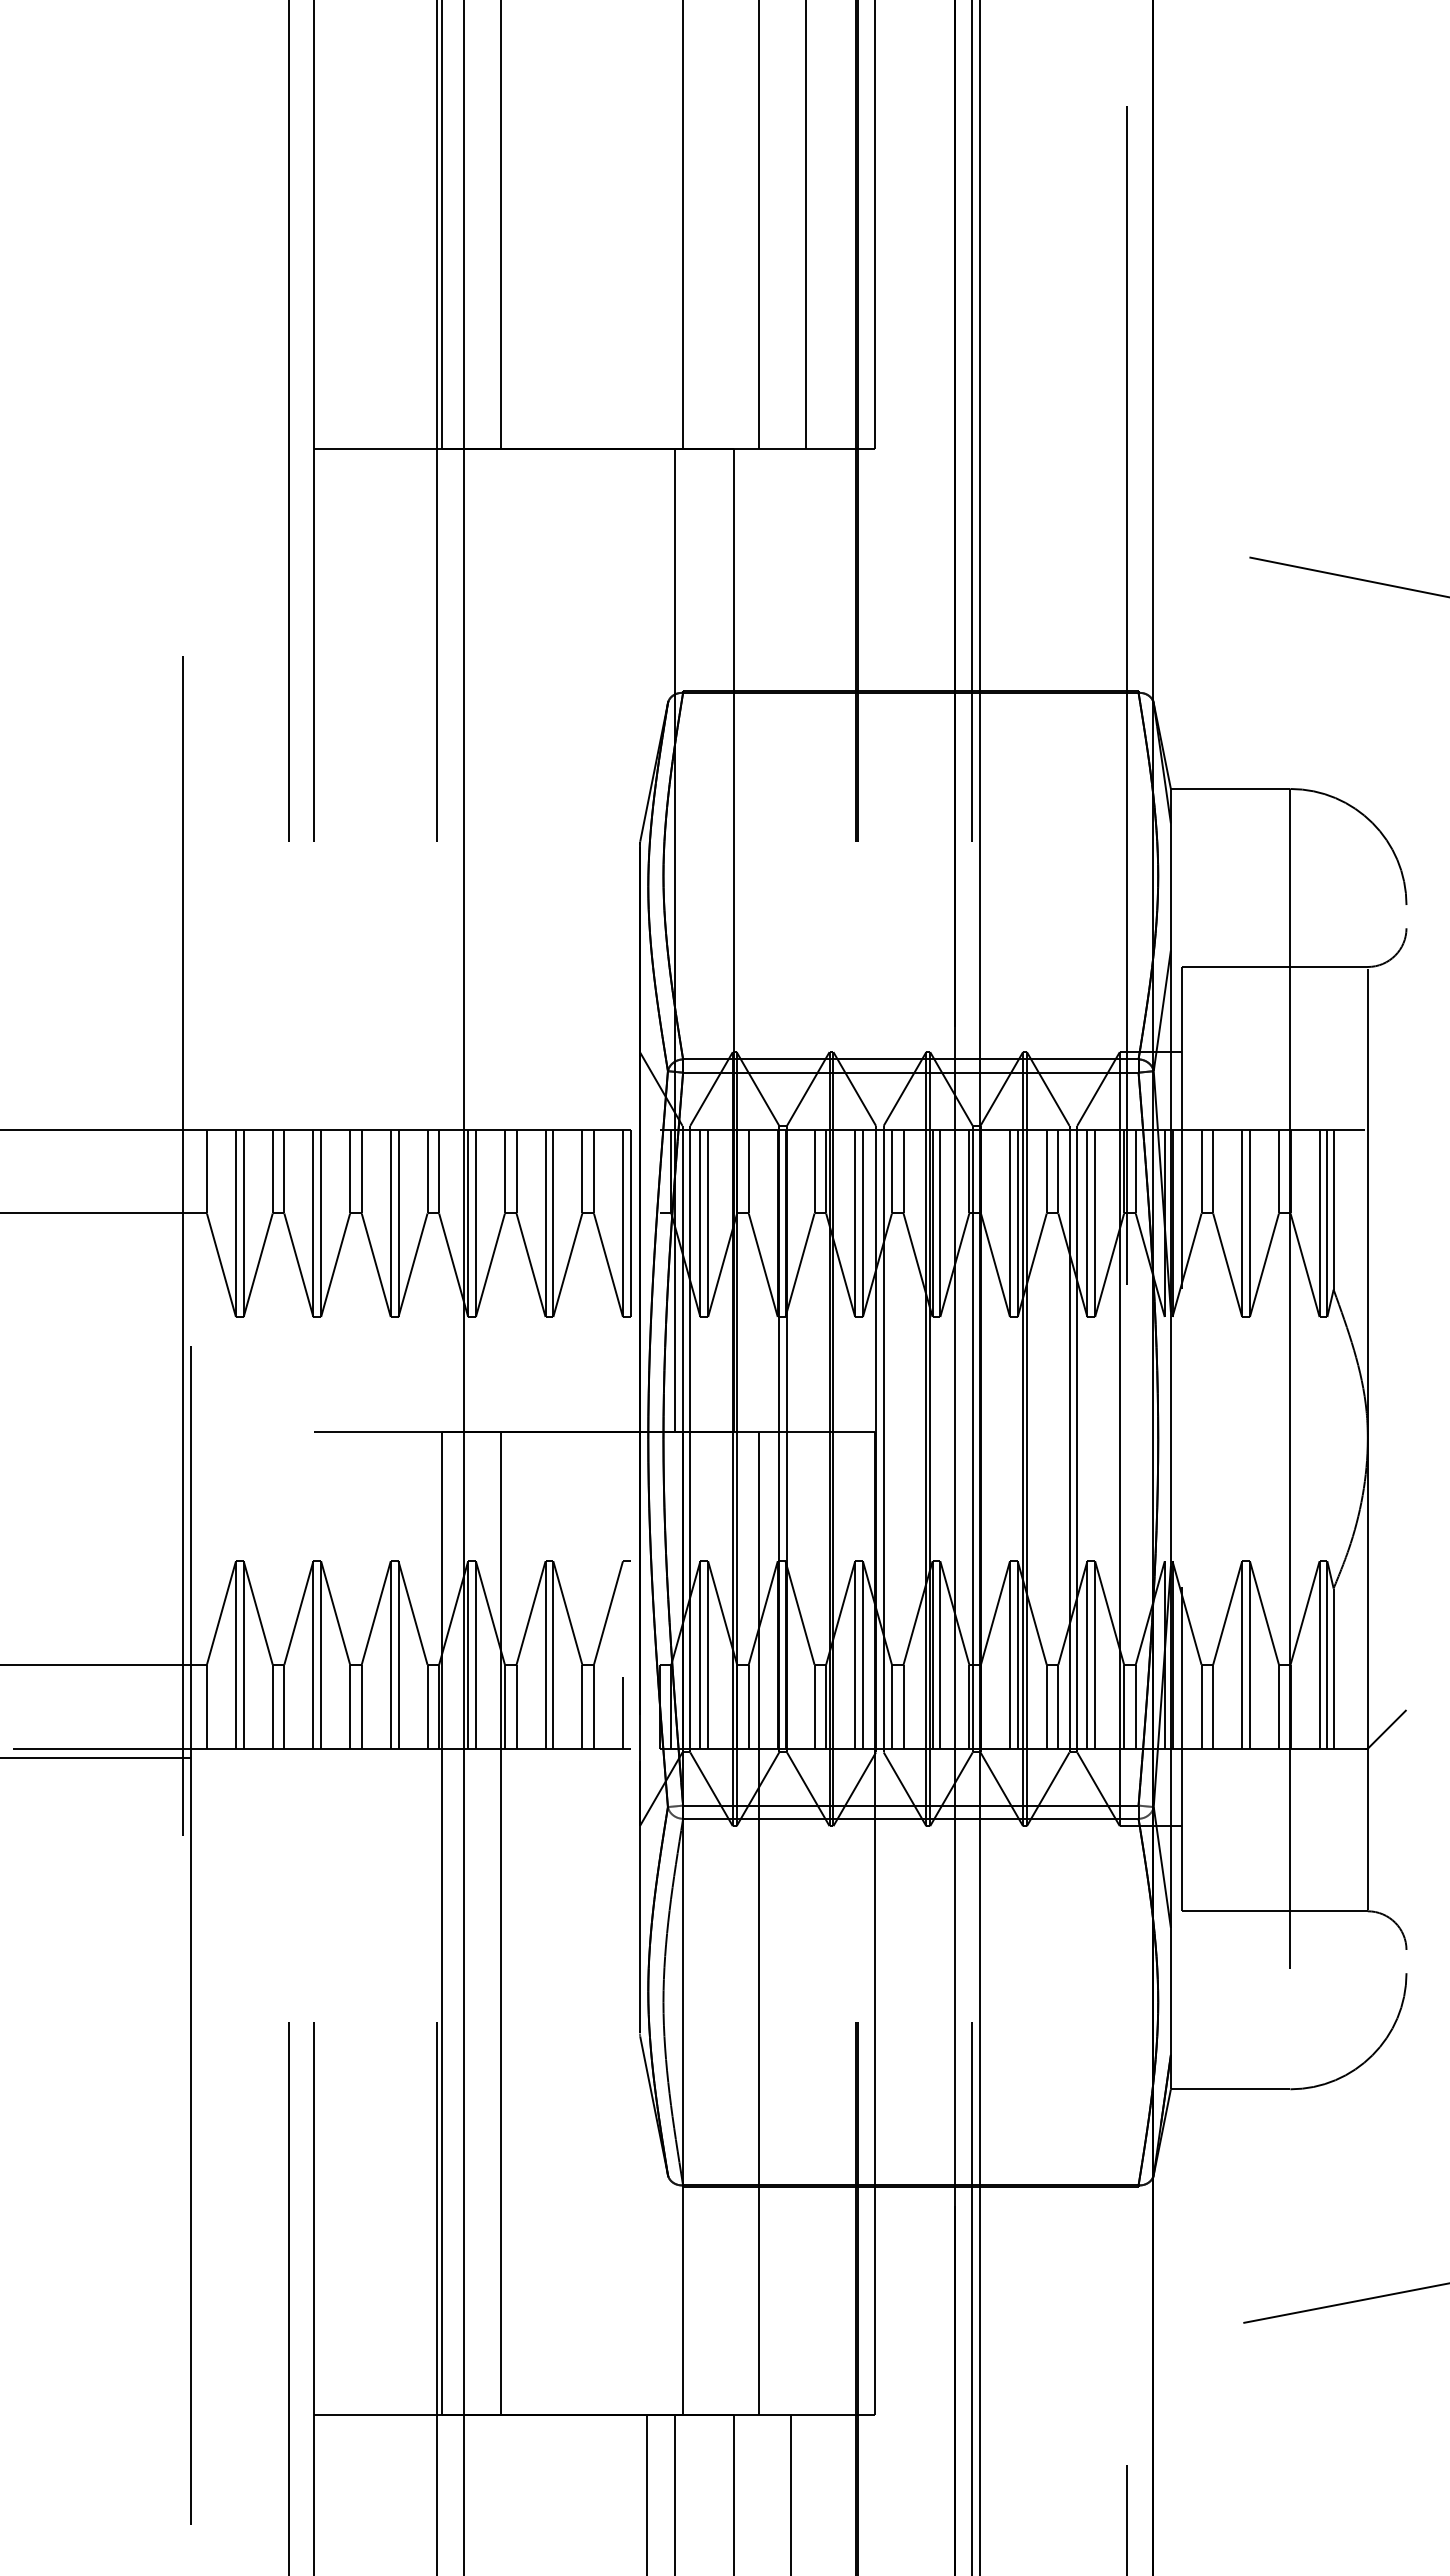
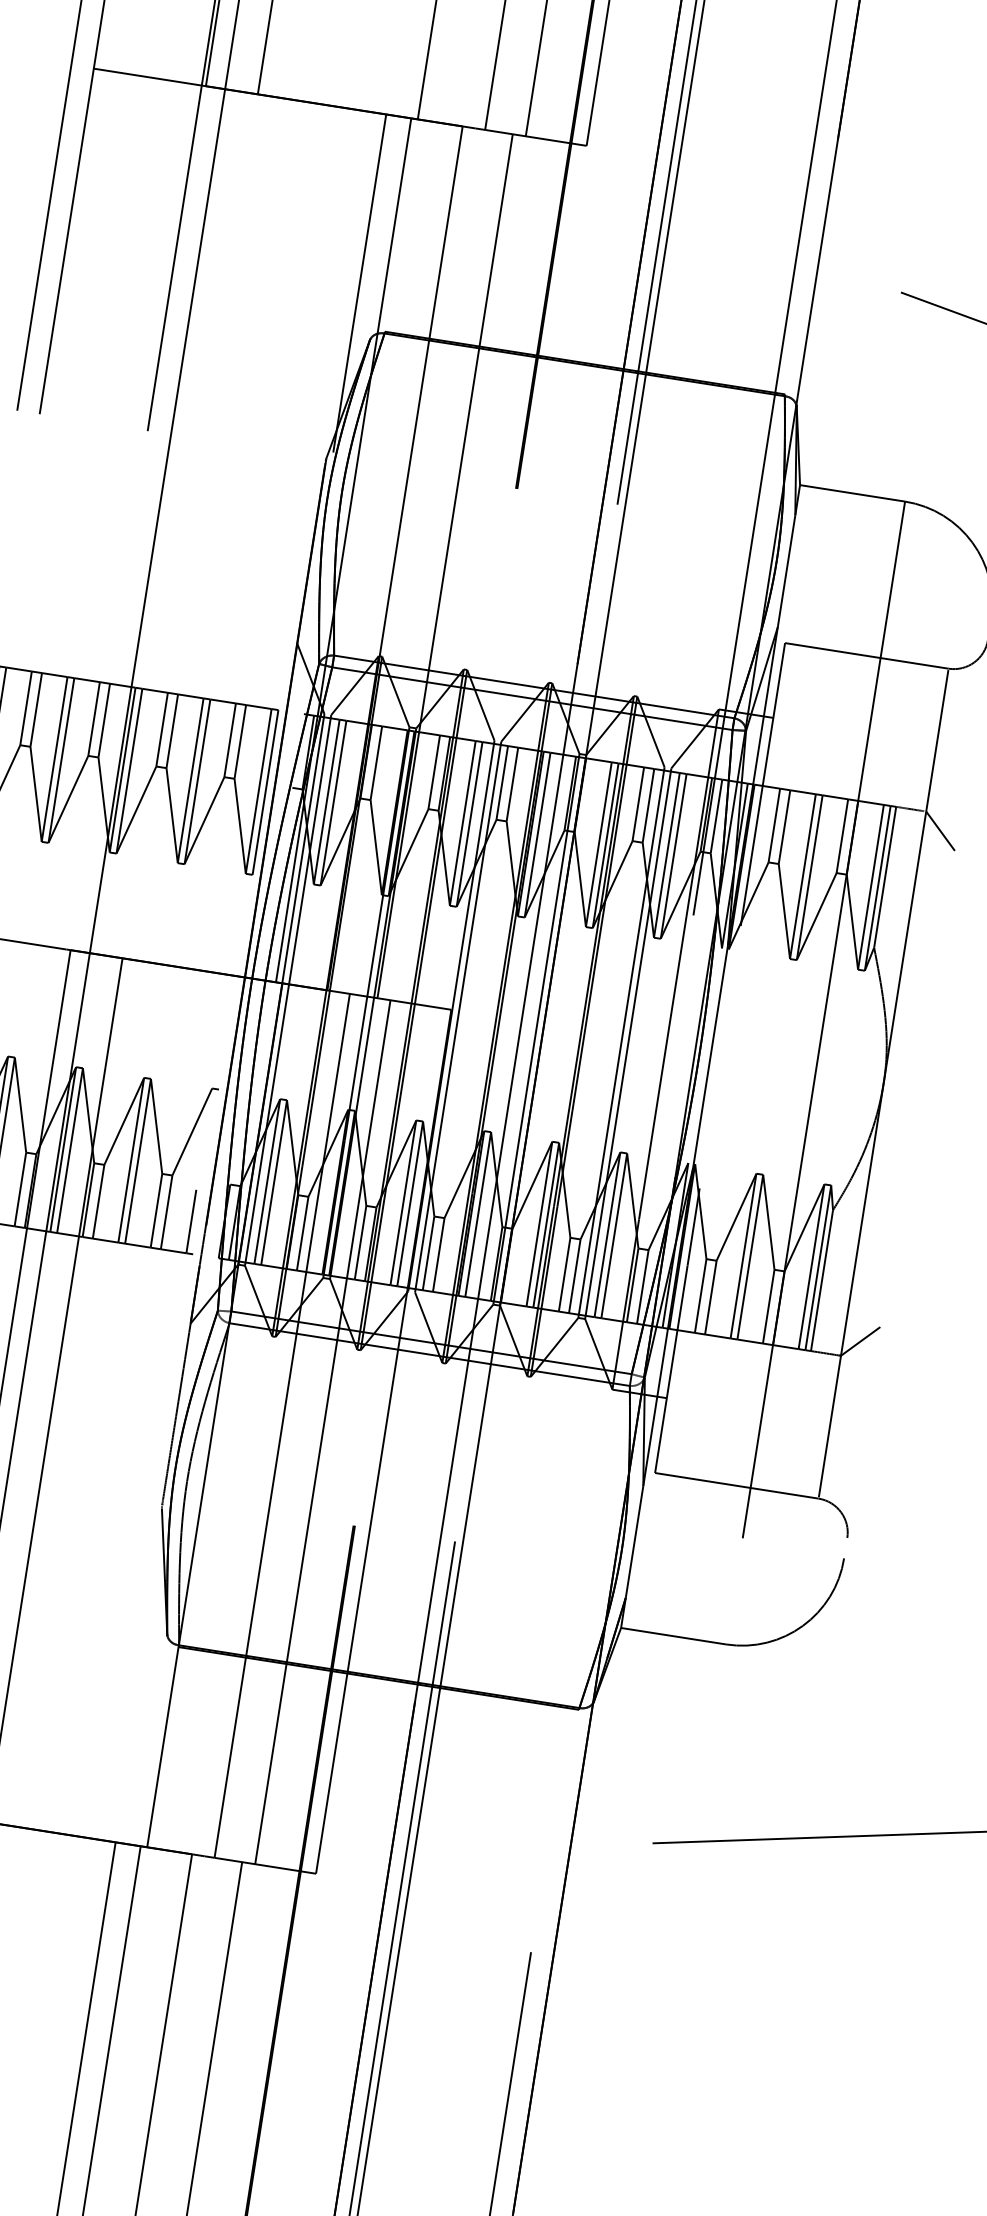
line: (646, 641) -> (359, 283), added
line: (790, 940) -> (444, 565), added
line: (1386, 1148) -> (940, 830), added
line: (805, 1923) -> (322, 1431), added

